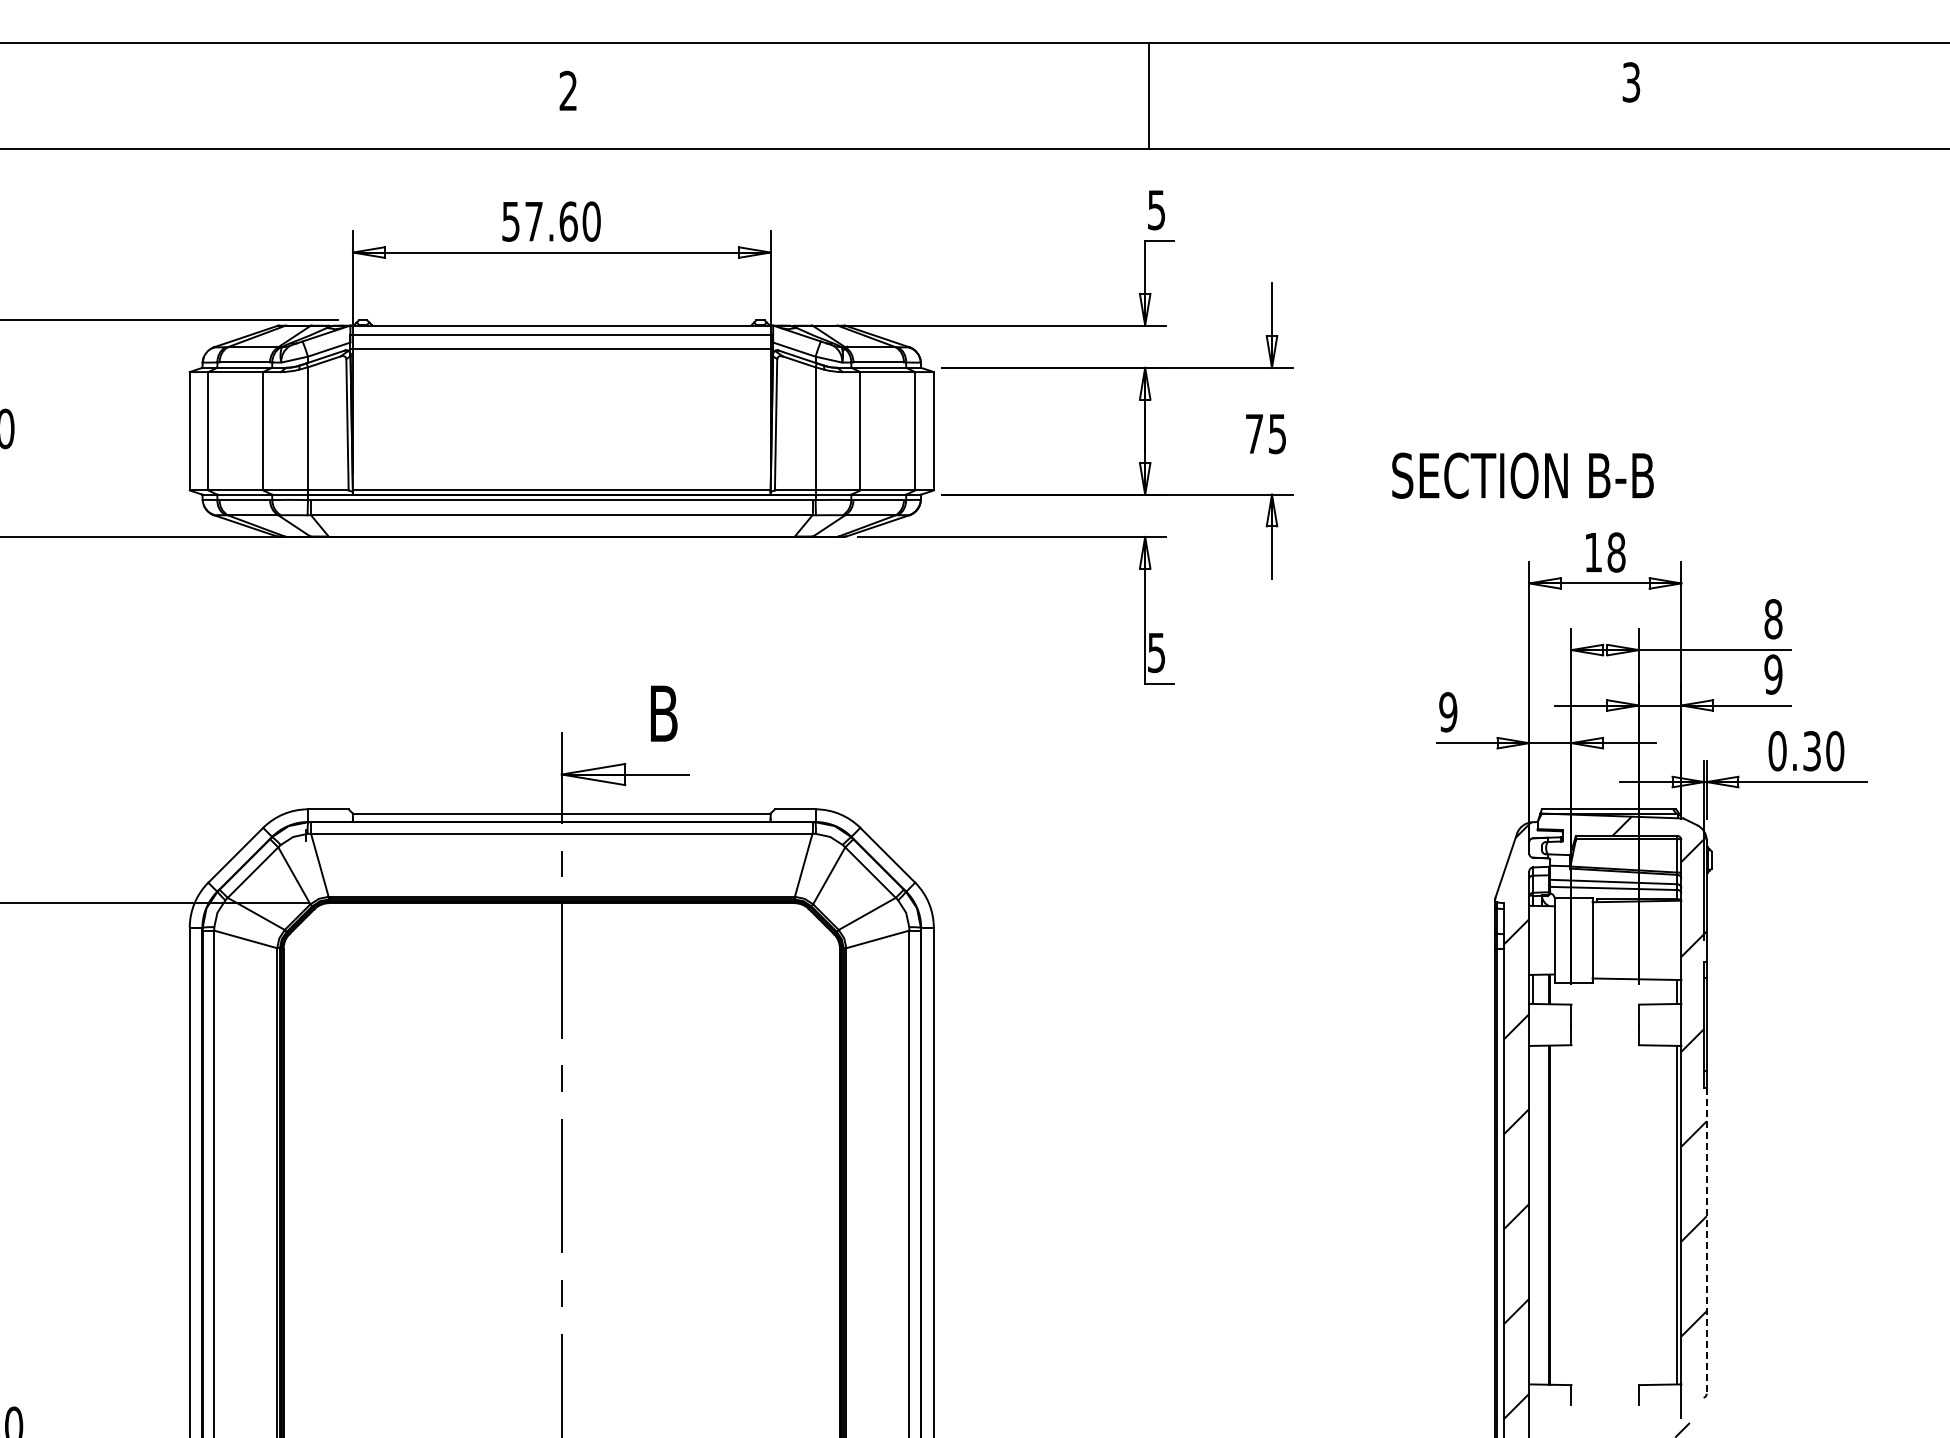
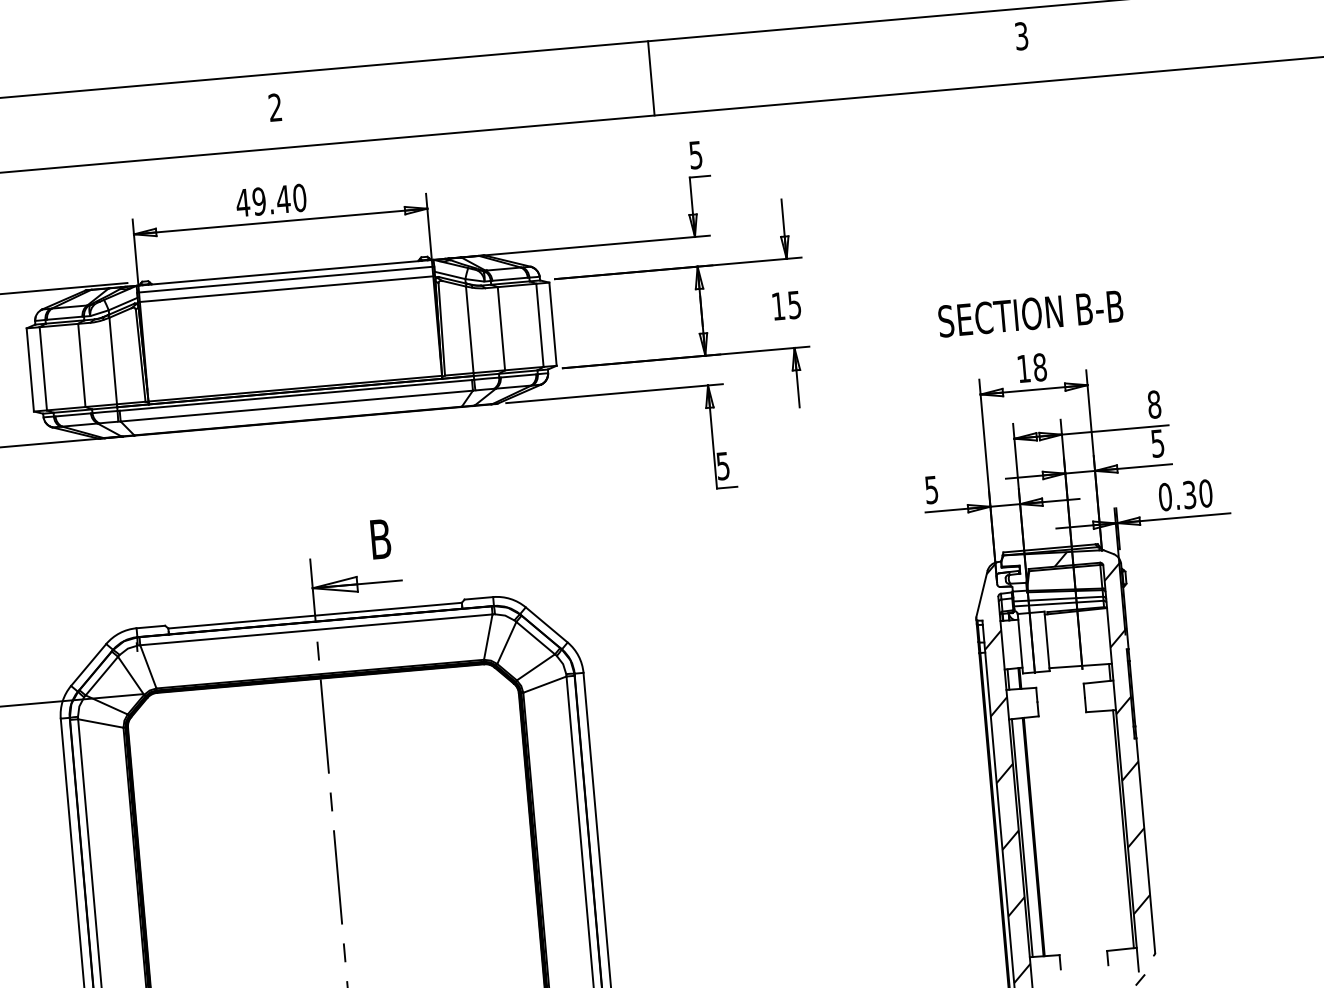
line: (1149, 96) -> (651, 78), moved
text: (539, 221) -> (263, 201), 57.60 -> 49.40
text: (1254, 433) -> (778, 306), 75 -> 15
text: (1522, 475) -> (1030, 313), moved
text: (1773, 674) -> (1157, 443), 9 -> 5
text: (1448, 712) -> (931, 490), 9 -> 5
line: (1533, 1214) -> (1022, 837), added
line: (1706, 1241) -> (1145, 845), dashed -> solid

